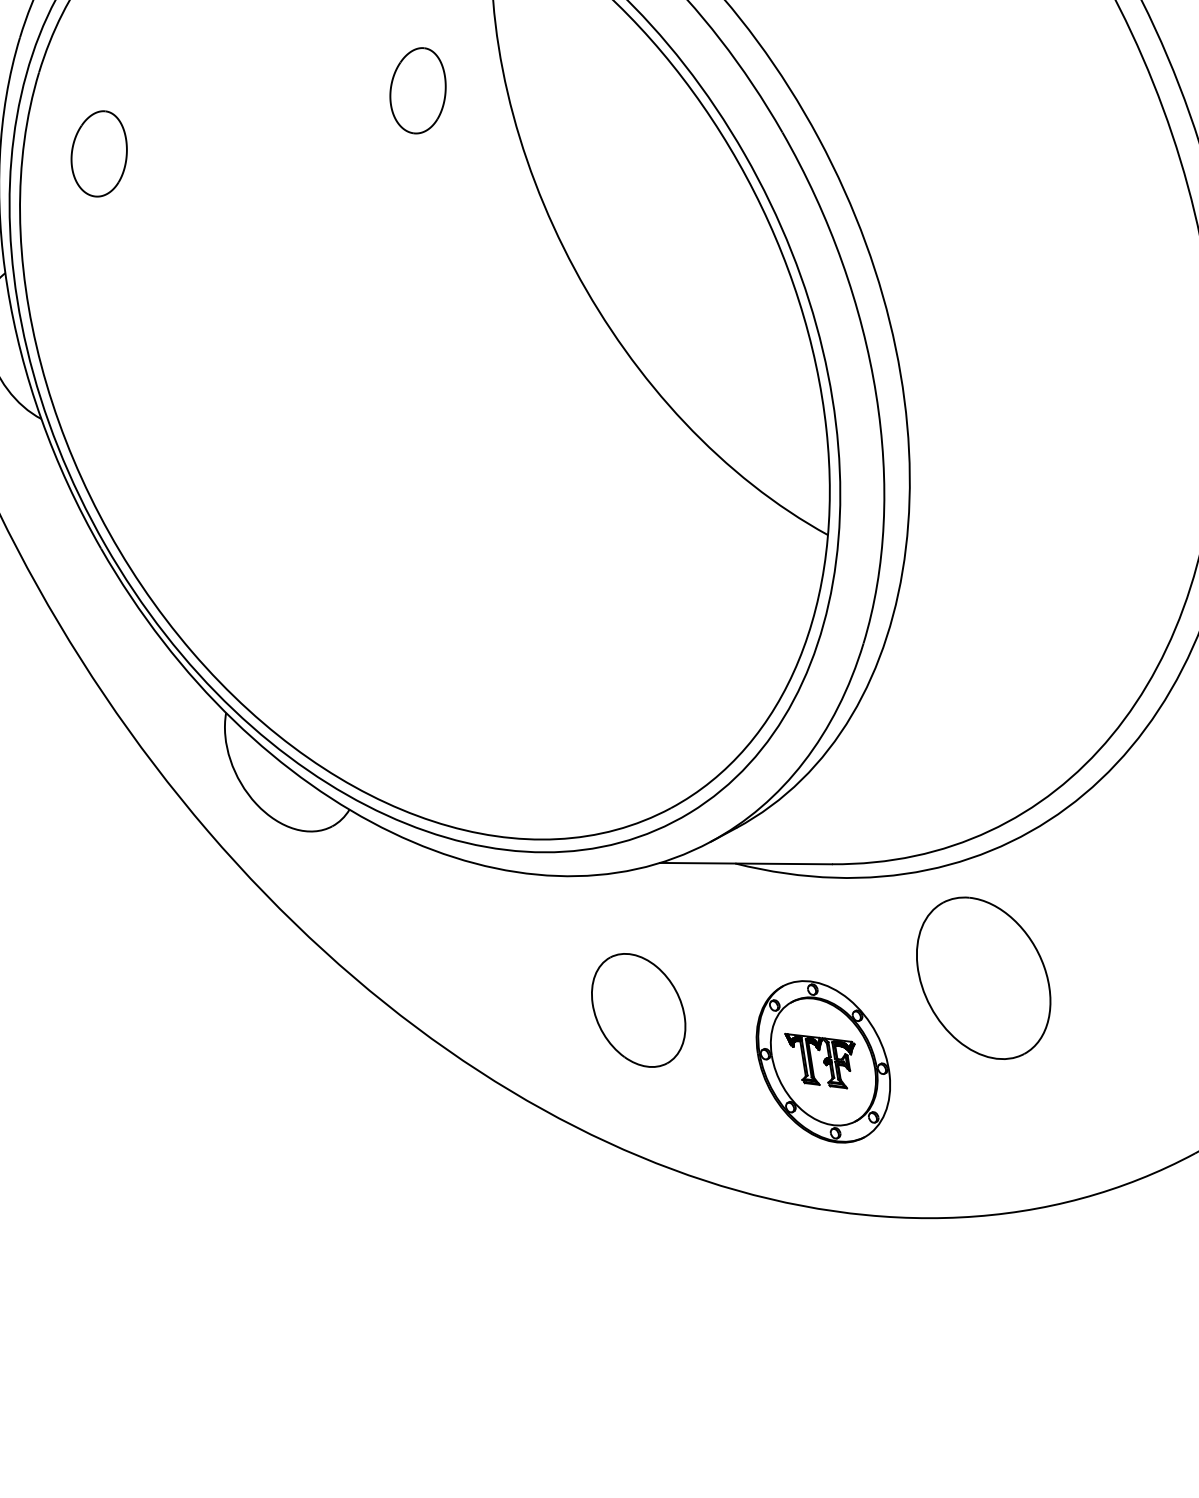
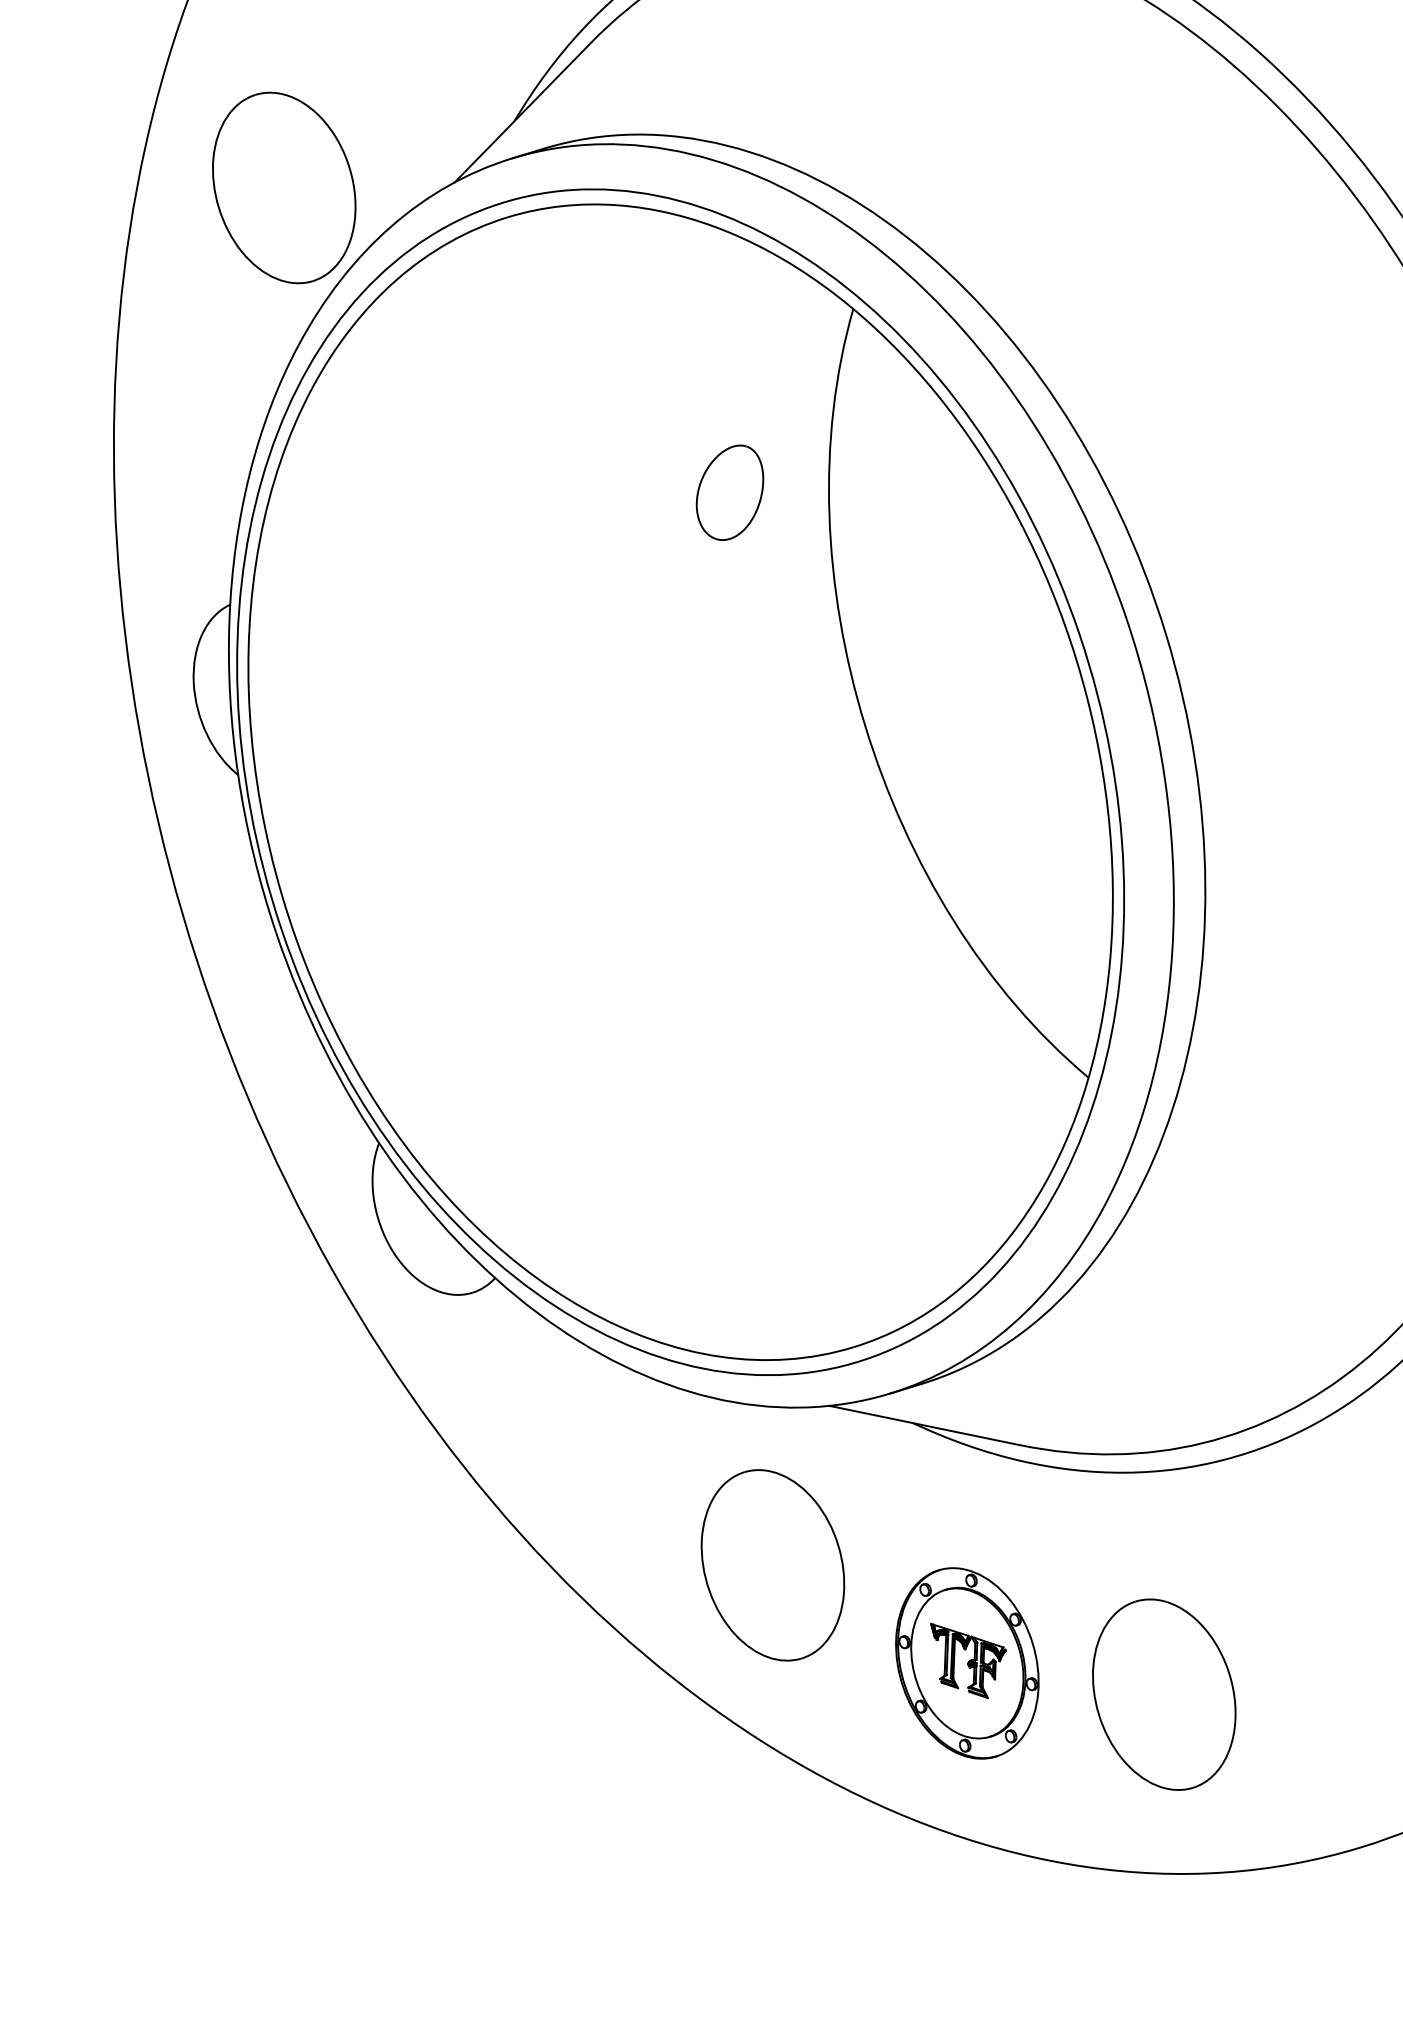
part: (98, 153) -> (360, 492), removed
part: (983, 978) -> (1164, 1694), moved
part: (638, 1010) -> (772, 1565), size x1.43

